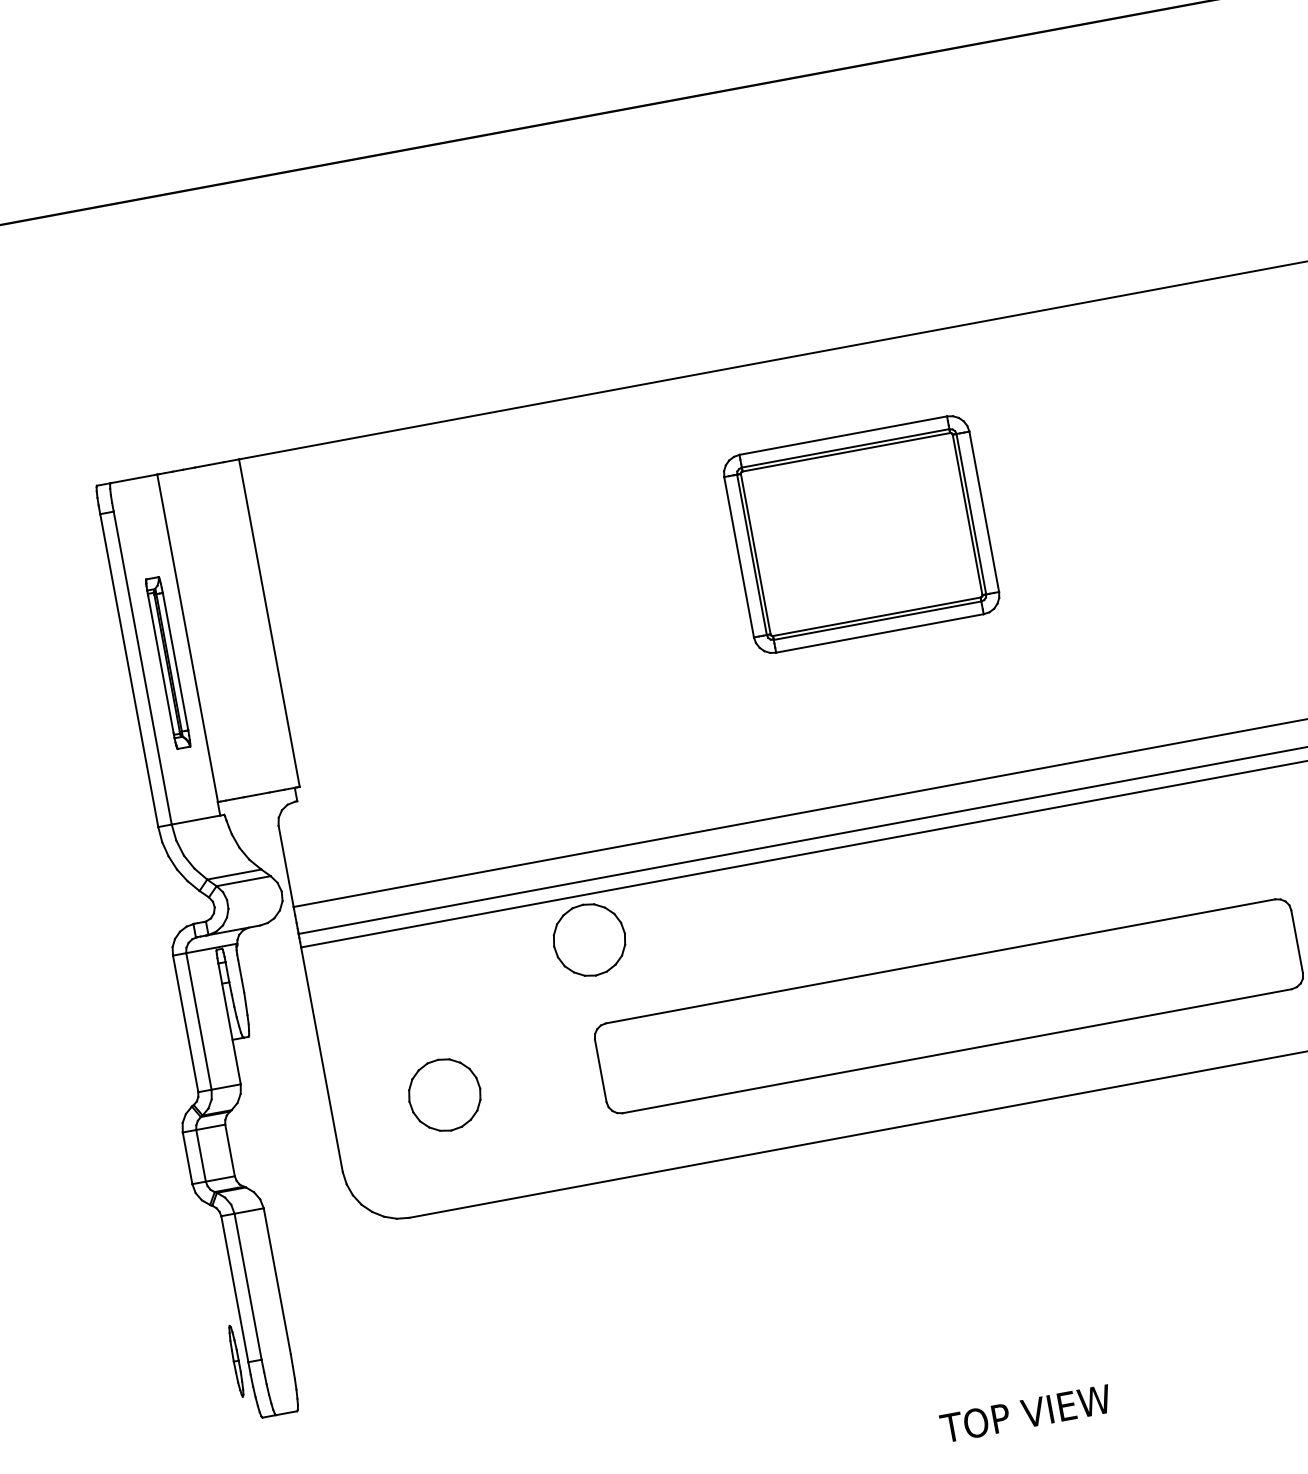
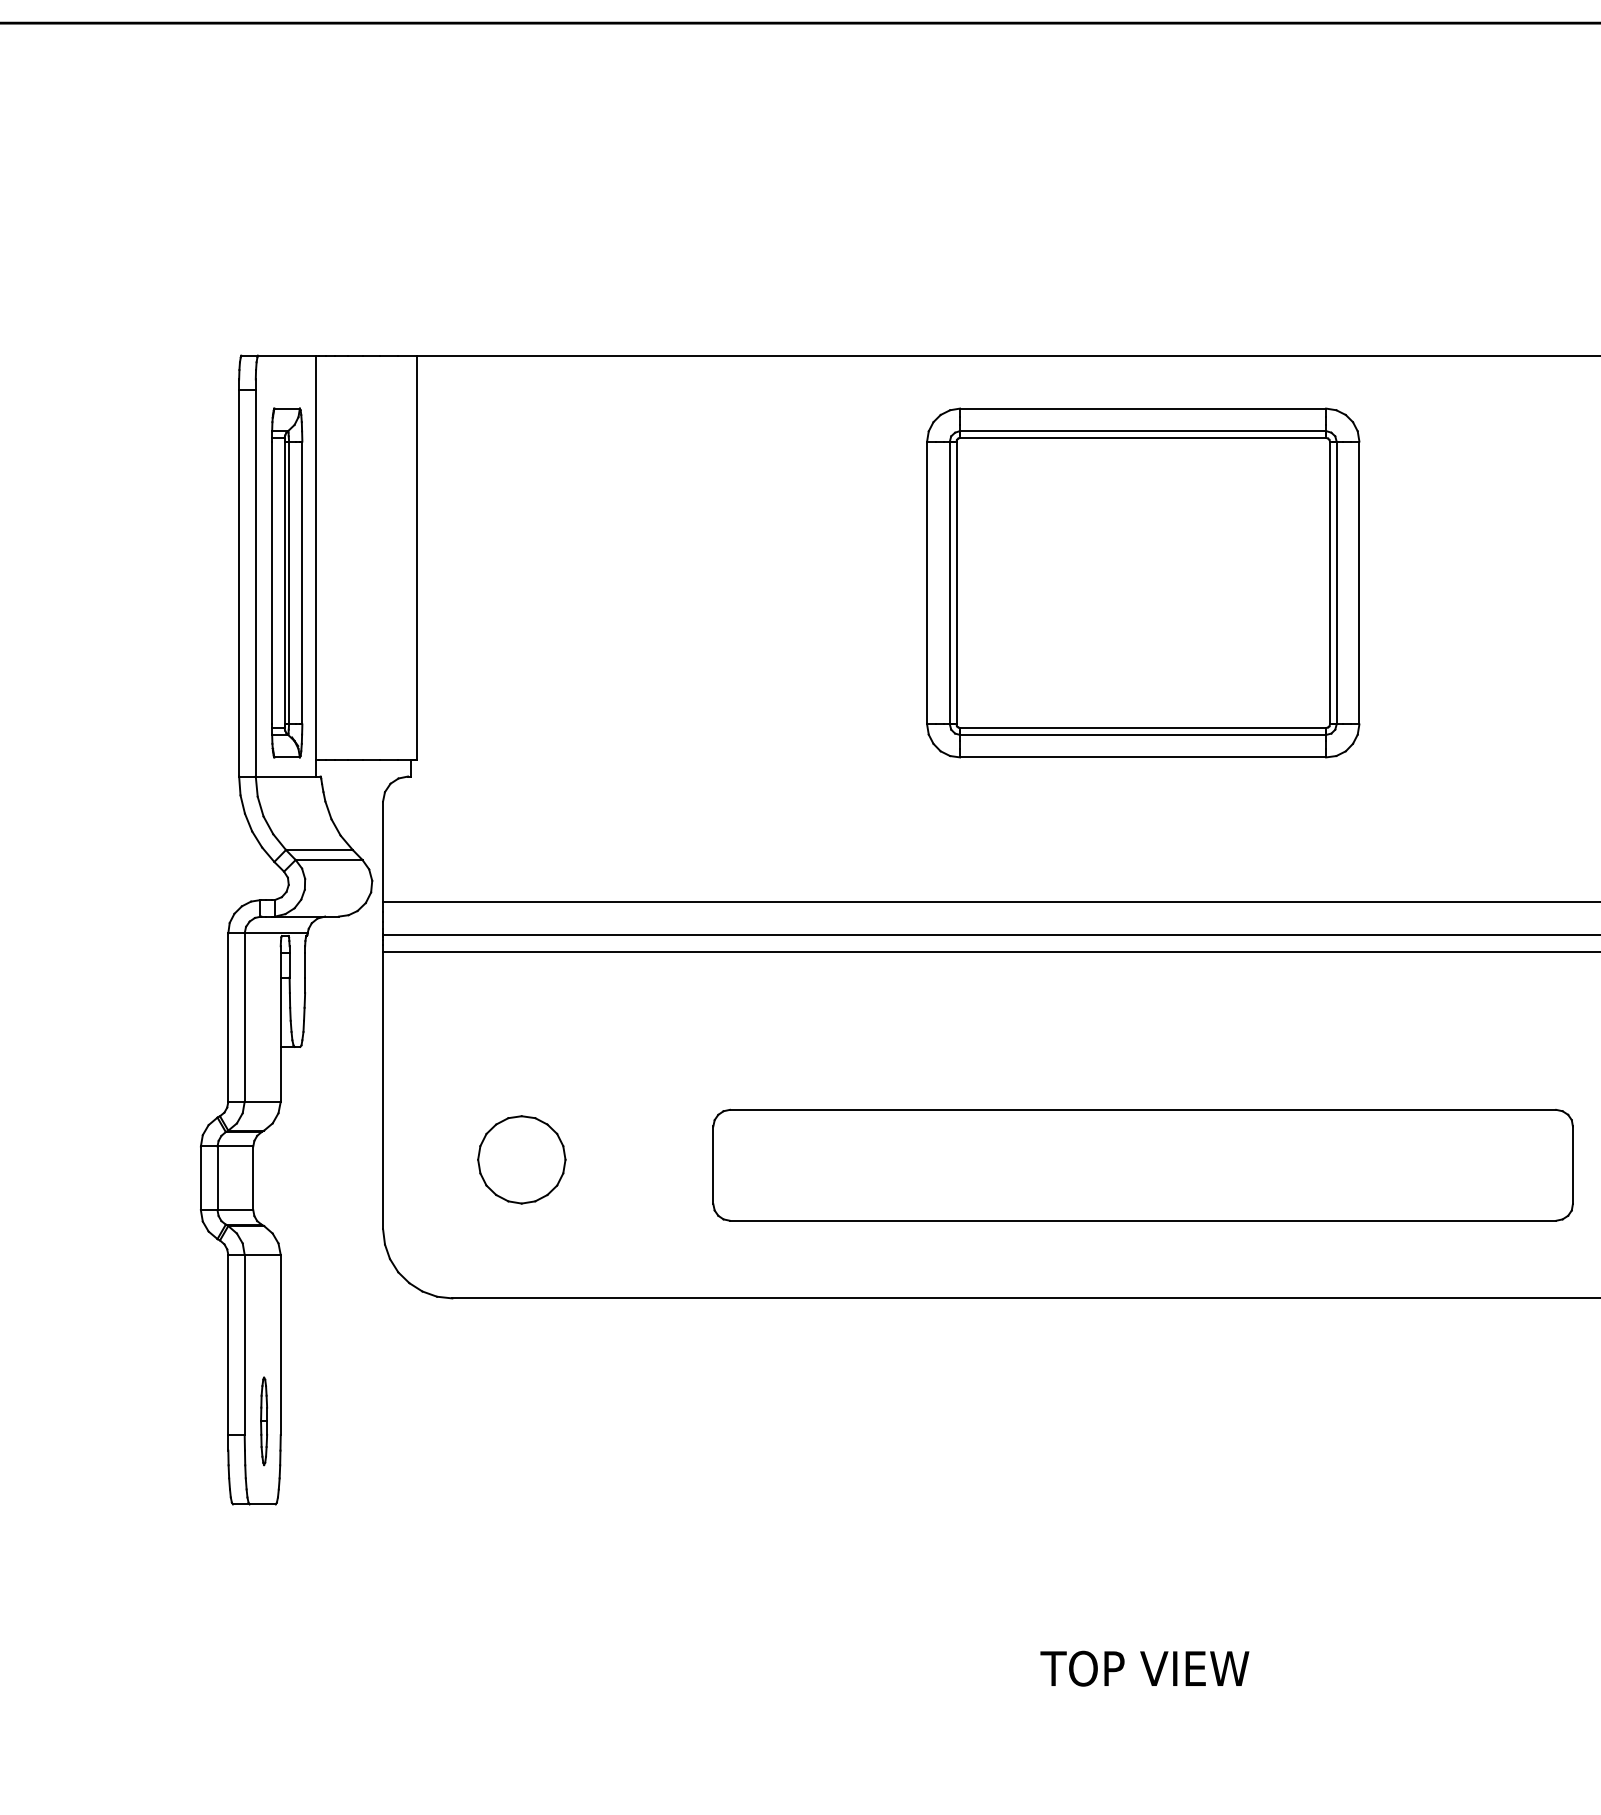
part: (861, 534) -> (1143, 582), size x1.43
part: (168, 662) -> (287, 582), size x1.67
part: (589, 939) -> (728, 1006), removed
part: (236, 1361) -> (264, 1421), moved

